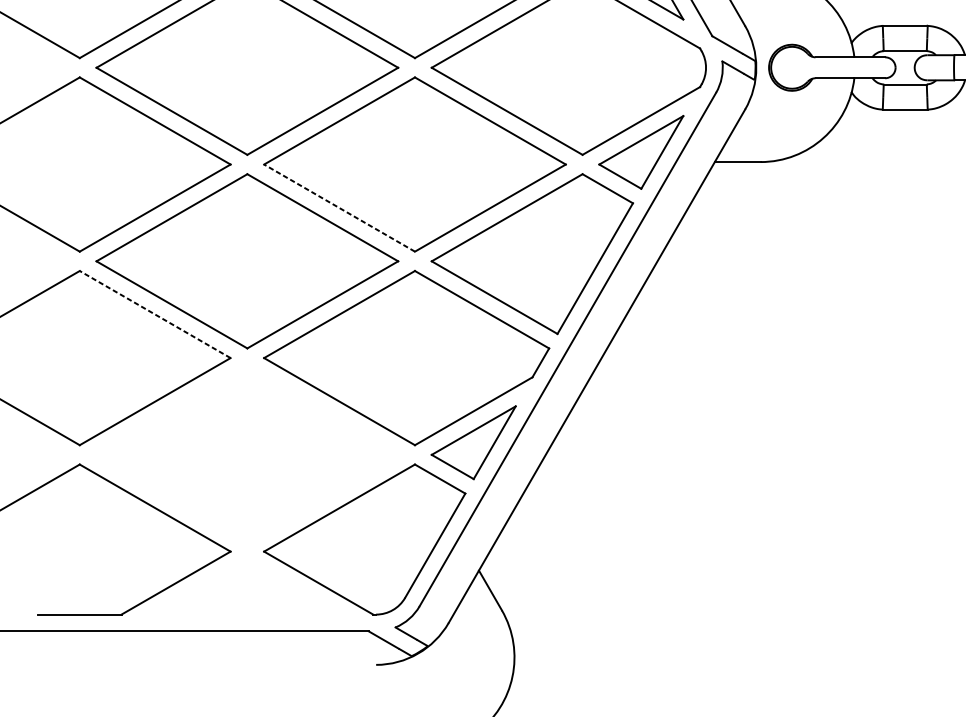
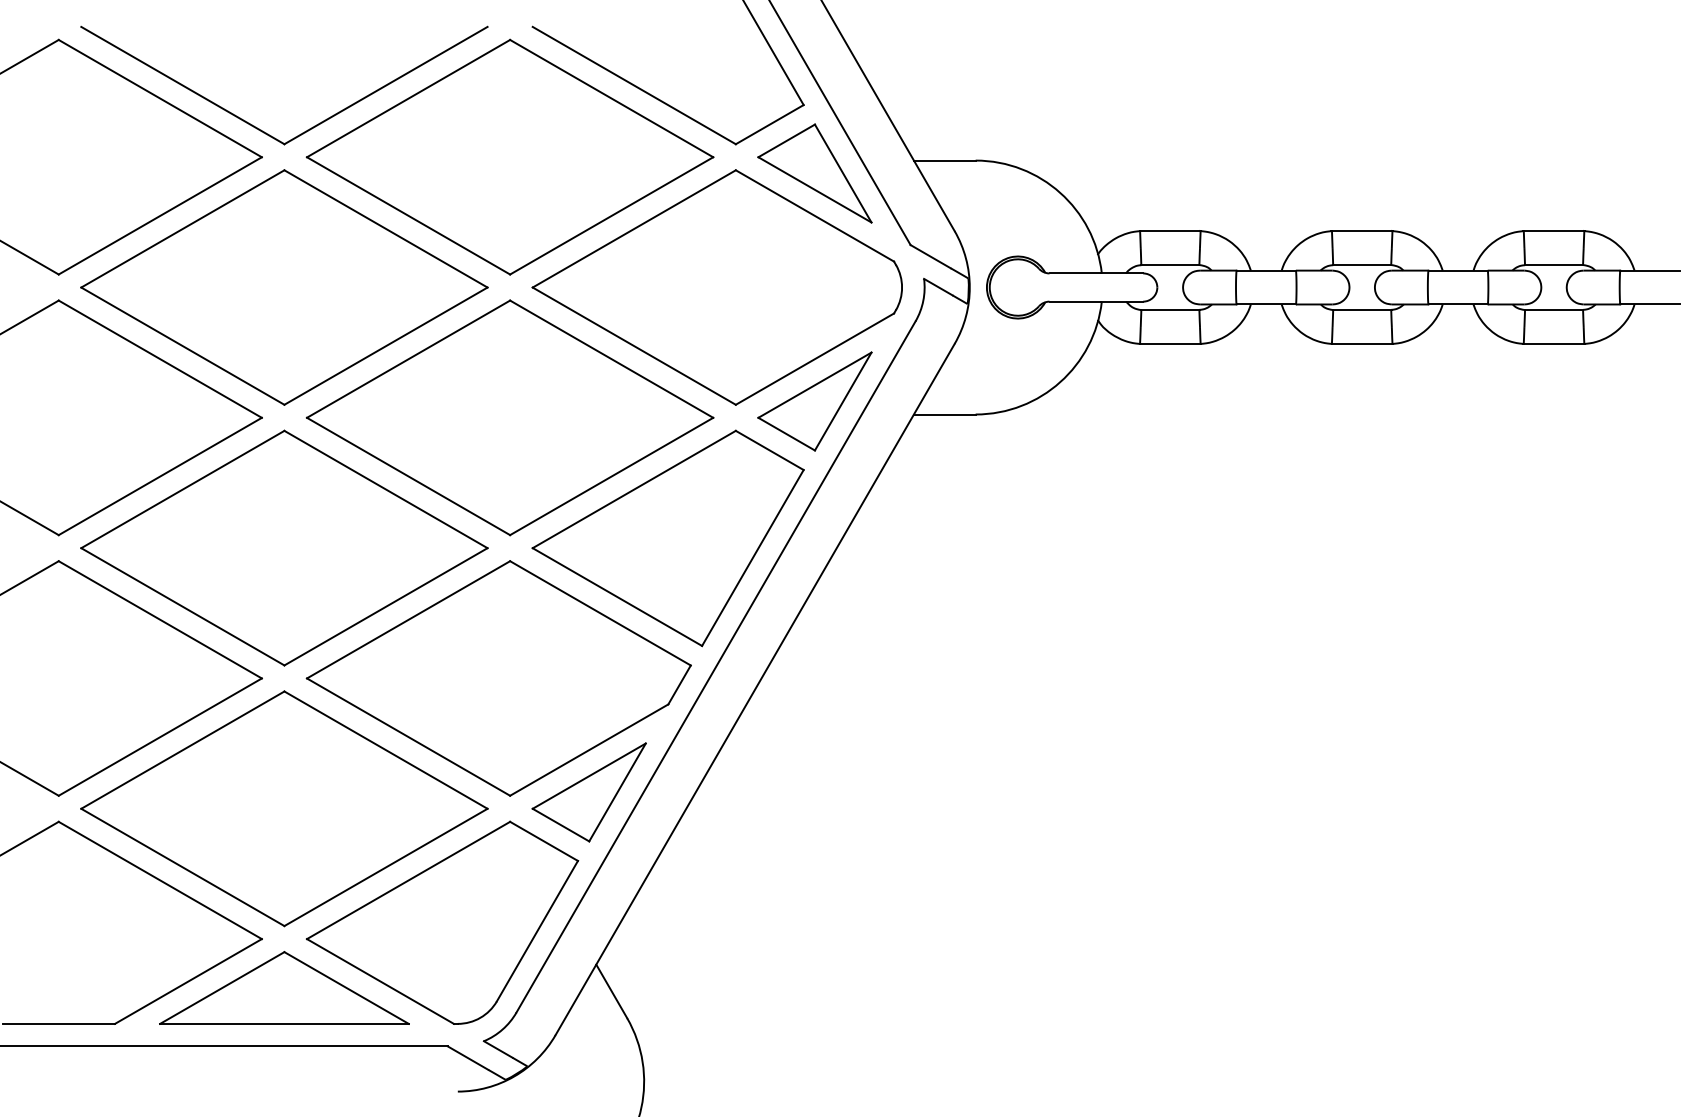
line: (339, 208) -> (408, 476), dashed -> solid
line: (154, 314) -> (159, 619), dashed -> solid
part: (247, 454) -> (284, 808), added
part: (247, 587) -> (284, 987), added

